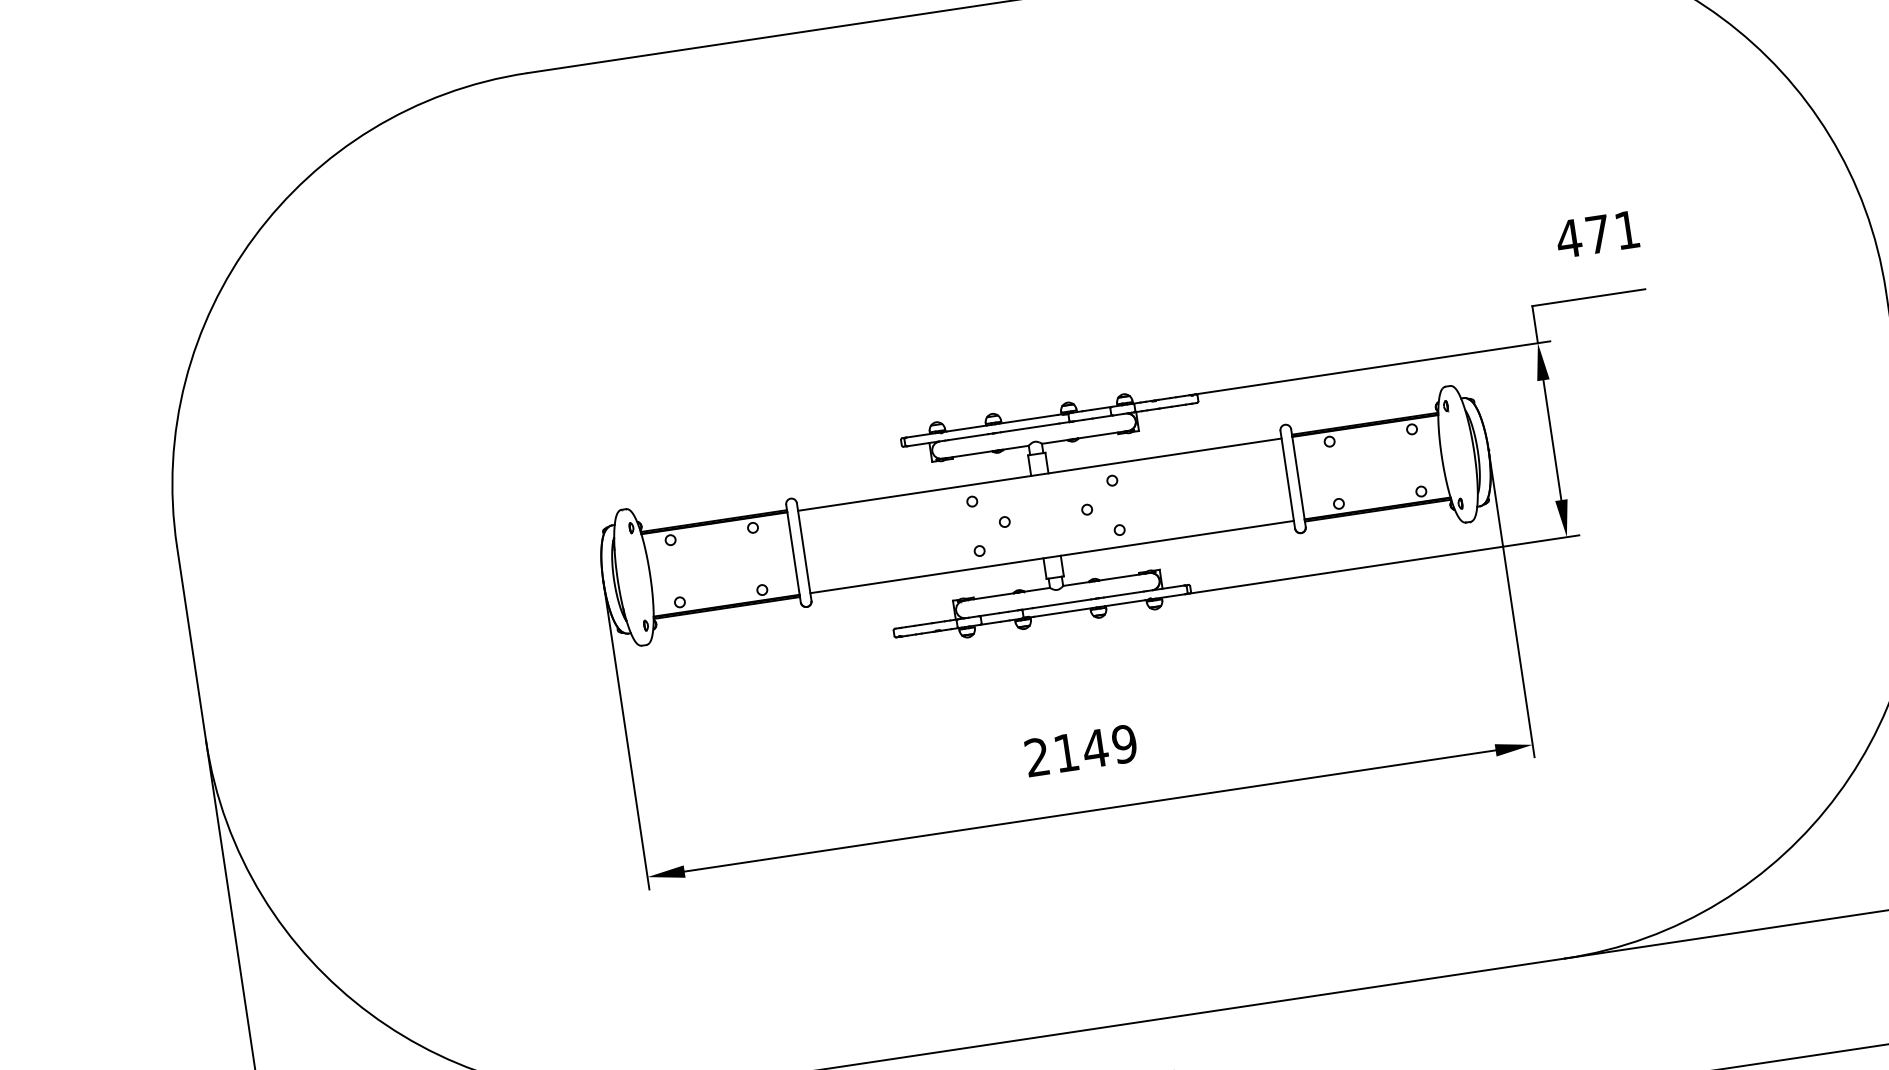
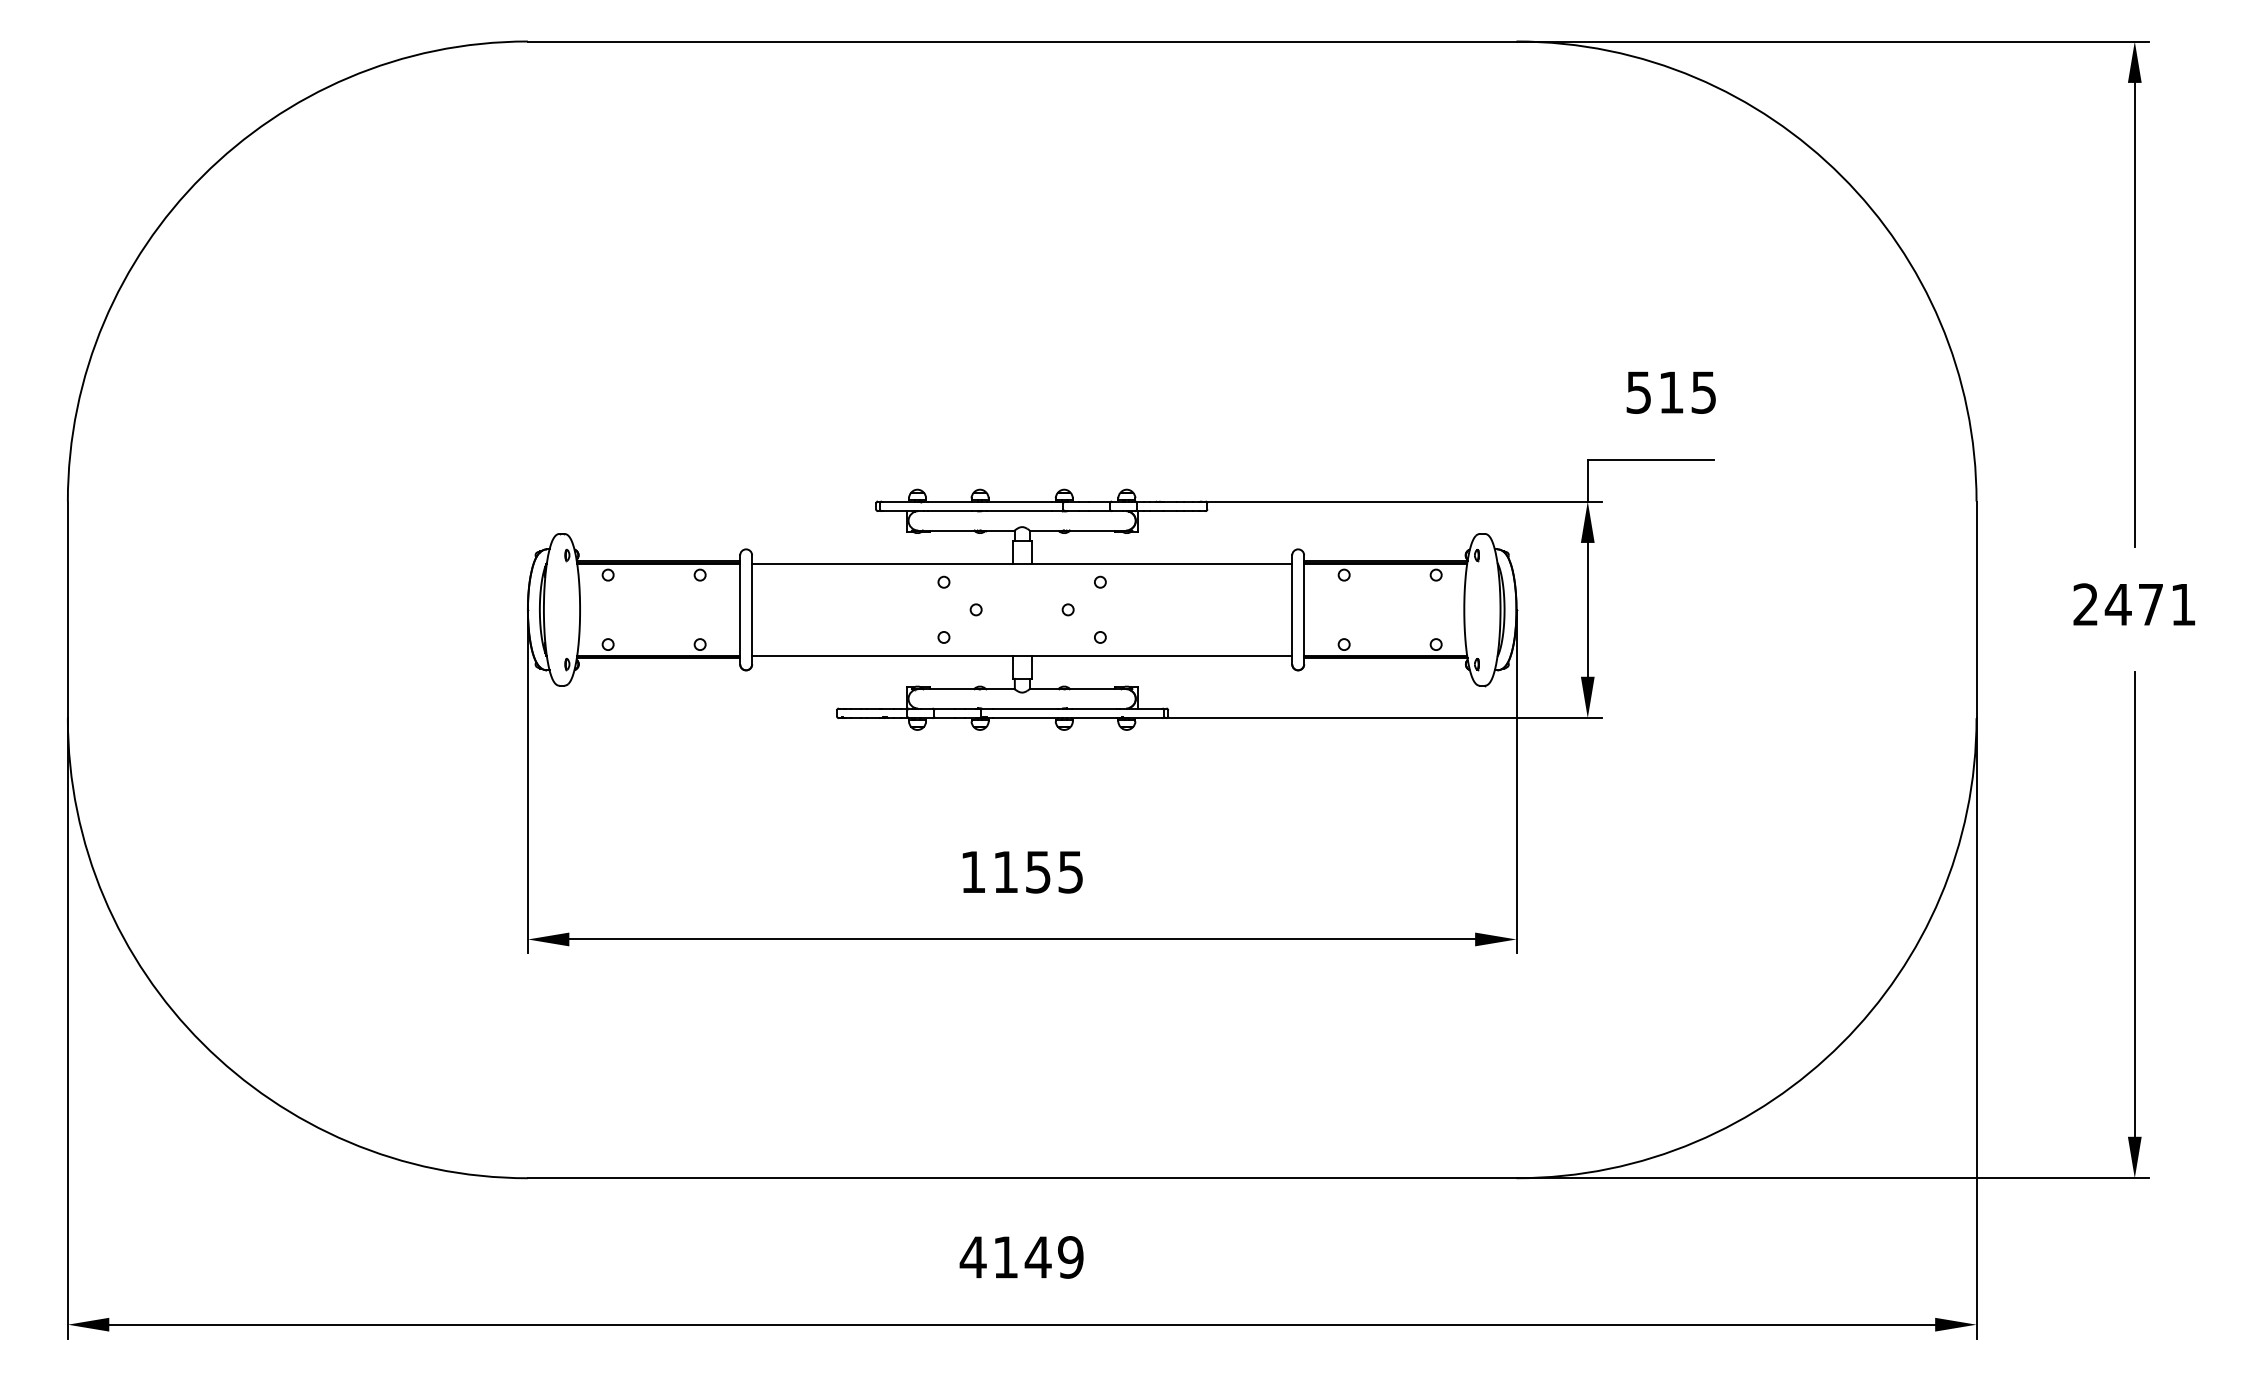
text: (1597, 234) -> (1670, 392), 471 -> 515
text: (1081, 750) -> (1022, 871), 2149 -> 1155

